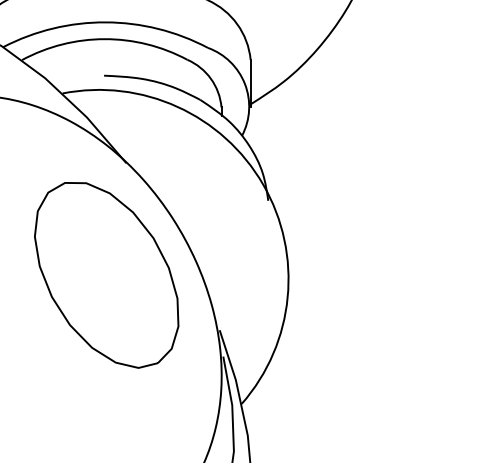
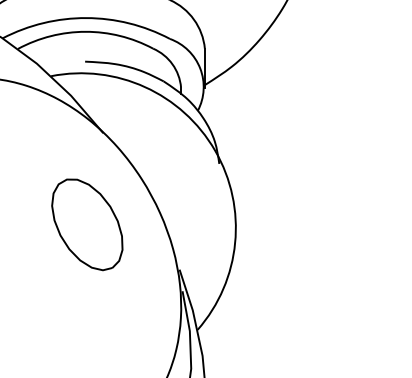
part: (106, 275) -> (87, 224), size x0.6

